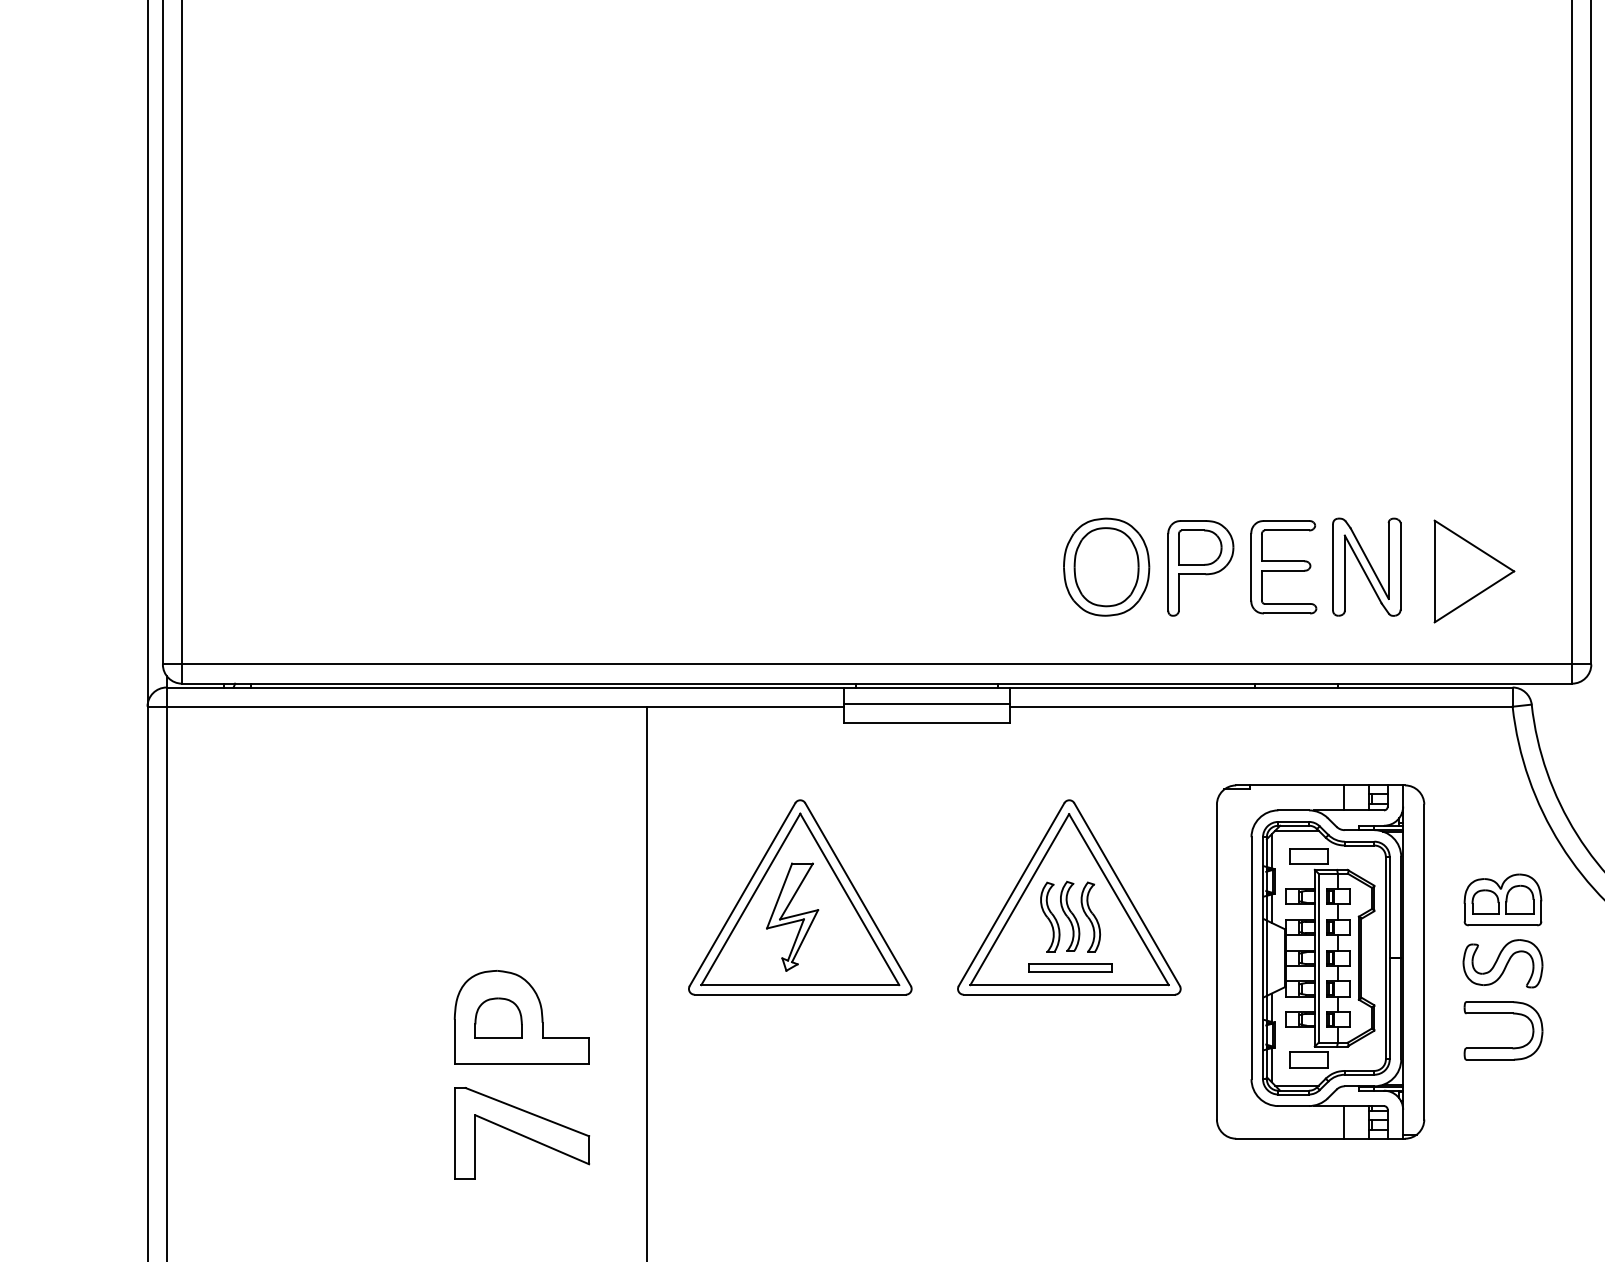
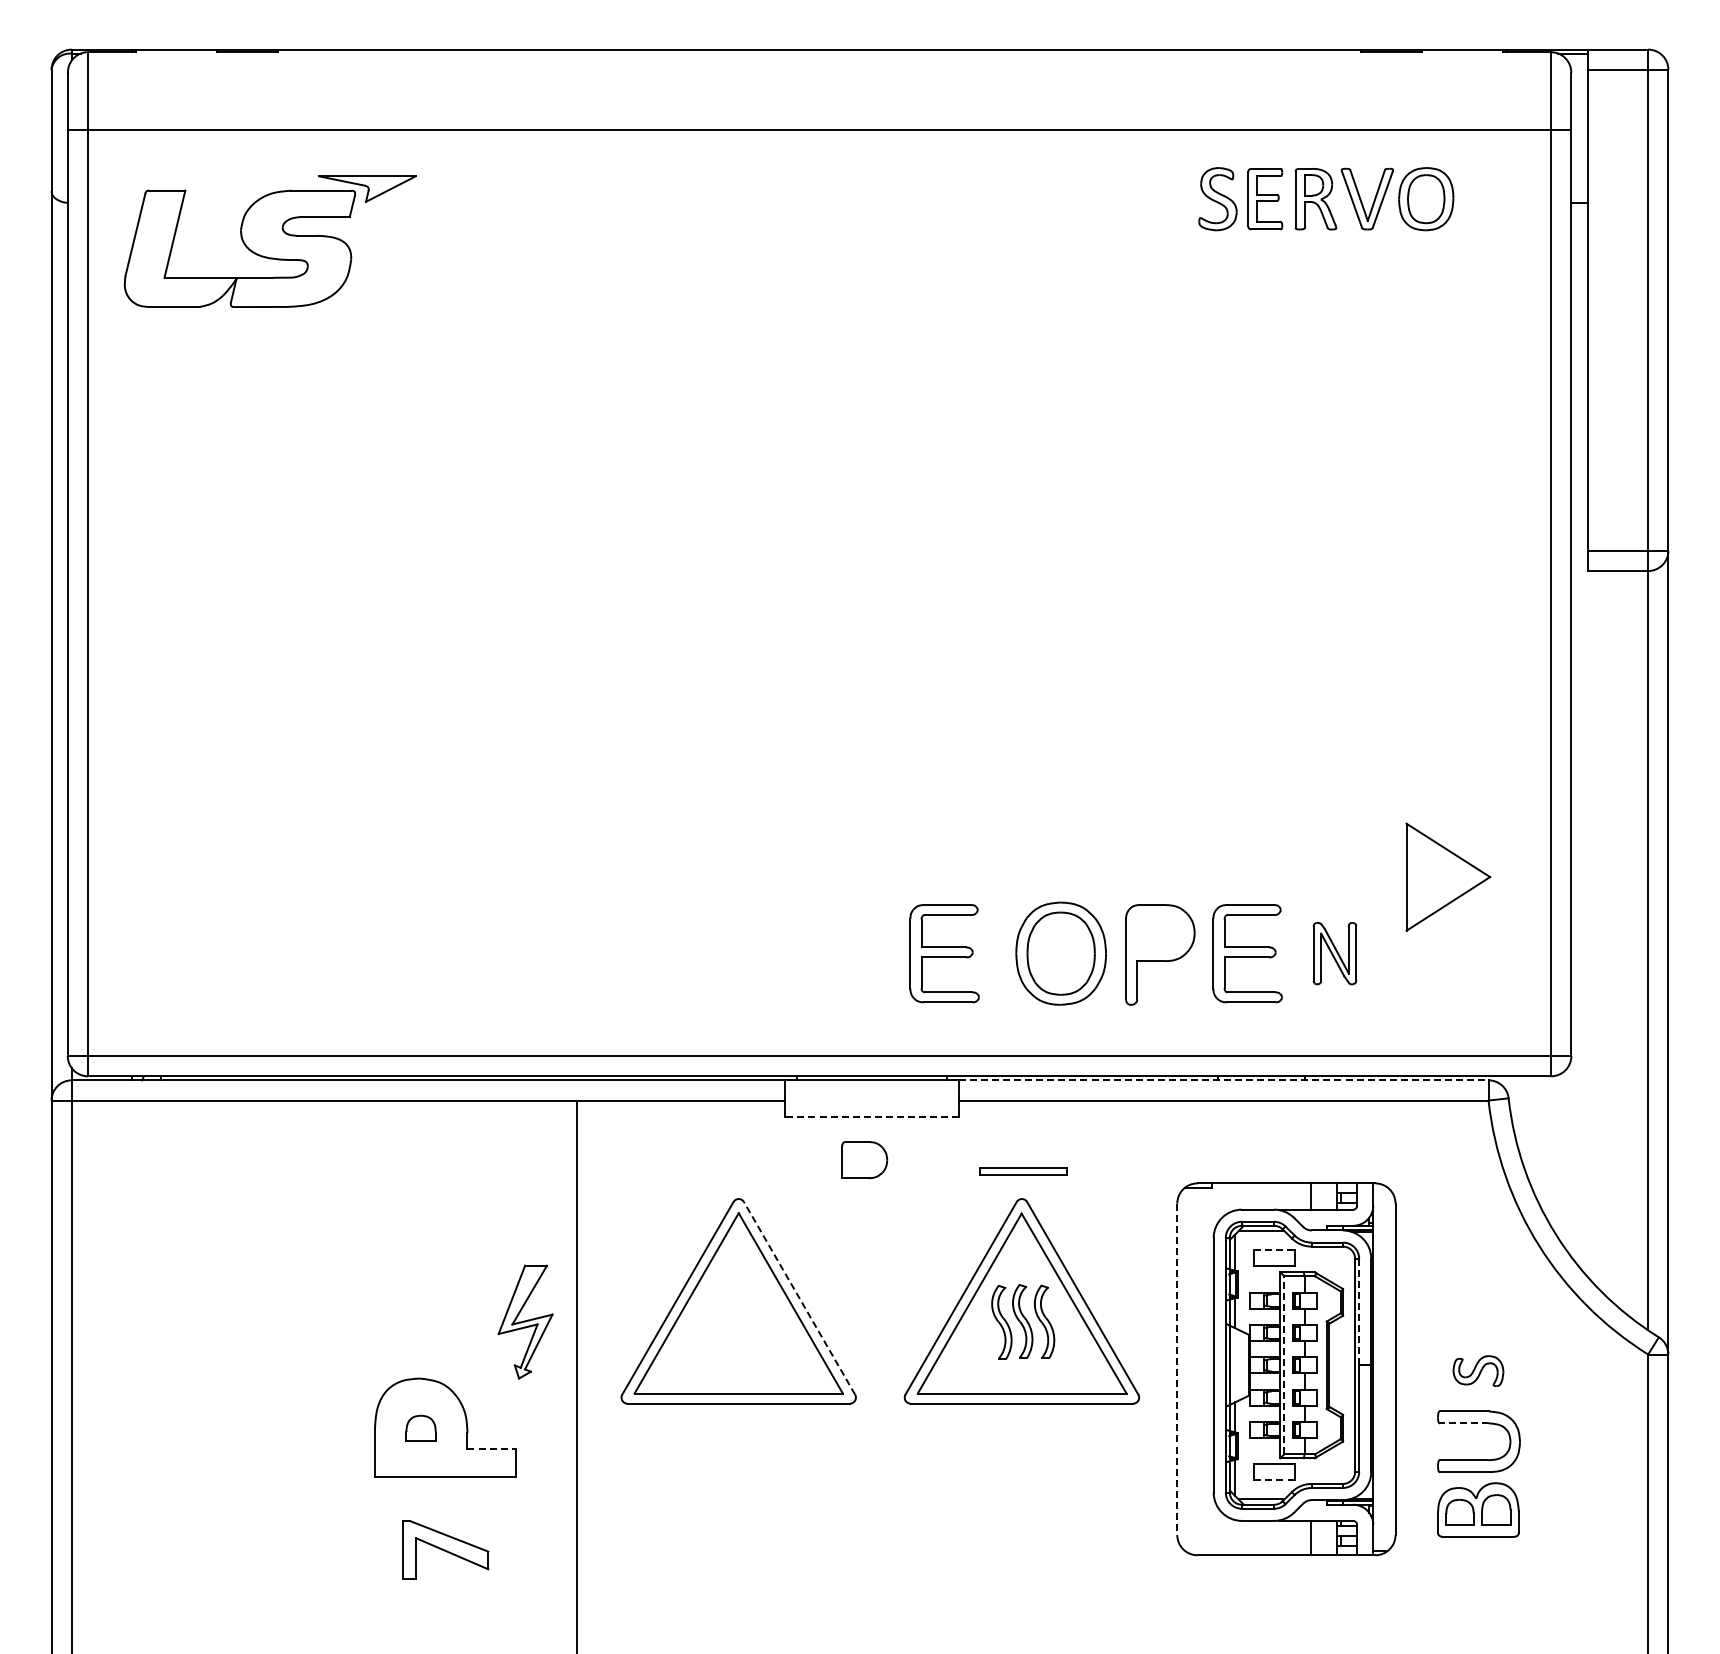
part: (1200, 548) -> (864, 1160), moved
part: (995, 567) -> (944, 953), added
part: (1366, 567) -> (1334, 953), size x0.6
part: (1474, 570) -> (1448, 876), moved
line: (1260, 687) -> (1223, 1080), solid -> dashed
line: (927, 703) -> (872, 1097), removed
line: (927, 722) -> (872, 1117), solid -> dashed
line: (1309, 849) -> (1274, 1250), solid -> dashed
line: (858, 893) -> (799, 1297), solid -> dashed
part: (1503, 899) -> (1478, 1509), moved
line: (1390, 907) -> (1359, 1311), solid -> dashed
part: (792, 916) -> (525, 1321), moved
line: (1318, 958) -> (1284, 1365), solid -> dashed
line: (1217, 962) -> (1177, 1369), solid -> dashed
part: (1503, 963) -> (1478, 1370), size x0.6
part: (1070, 967) -> (1023, 1171), moved
line: (1488, 1013) -> (1463, 1423), solid -> dashed
part: (497, 1017) -> (420, 1427), size x0.6
line: (566, 1038) -> (492, 1449), solid -> dashed
line: (1308, 1067) -> (1273, 1480), solid -> dashed
part: (521, 1133) -> (445, 1549), size x0.6

